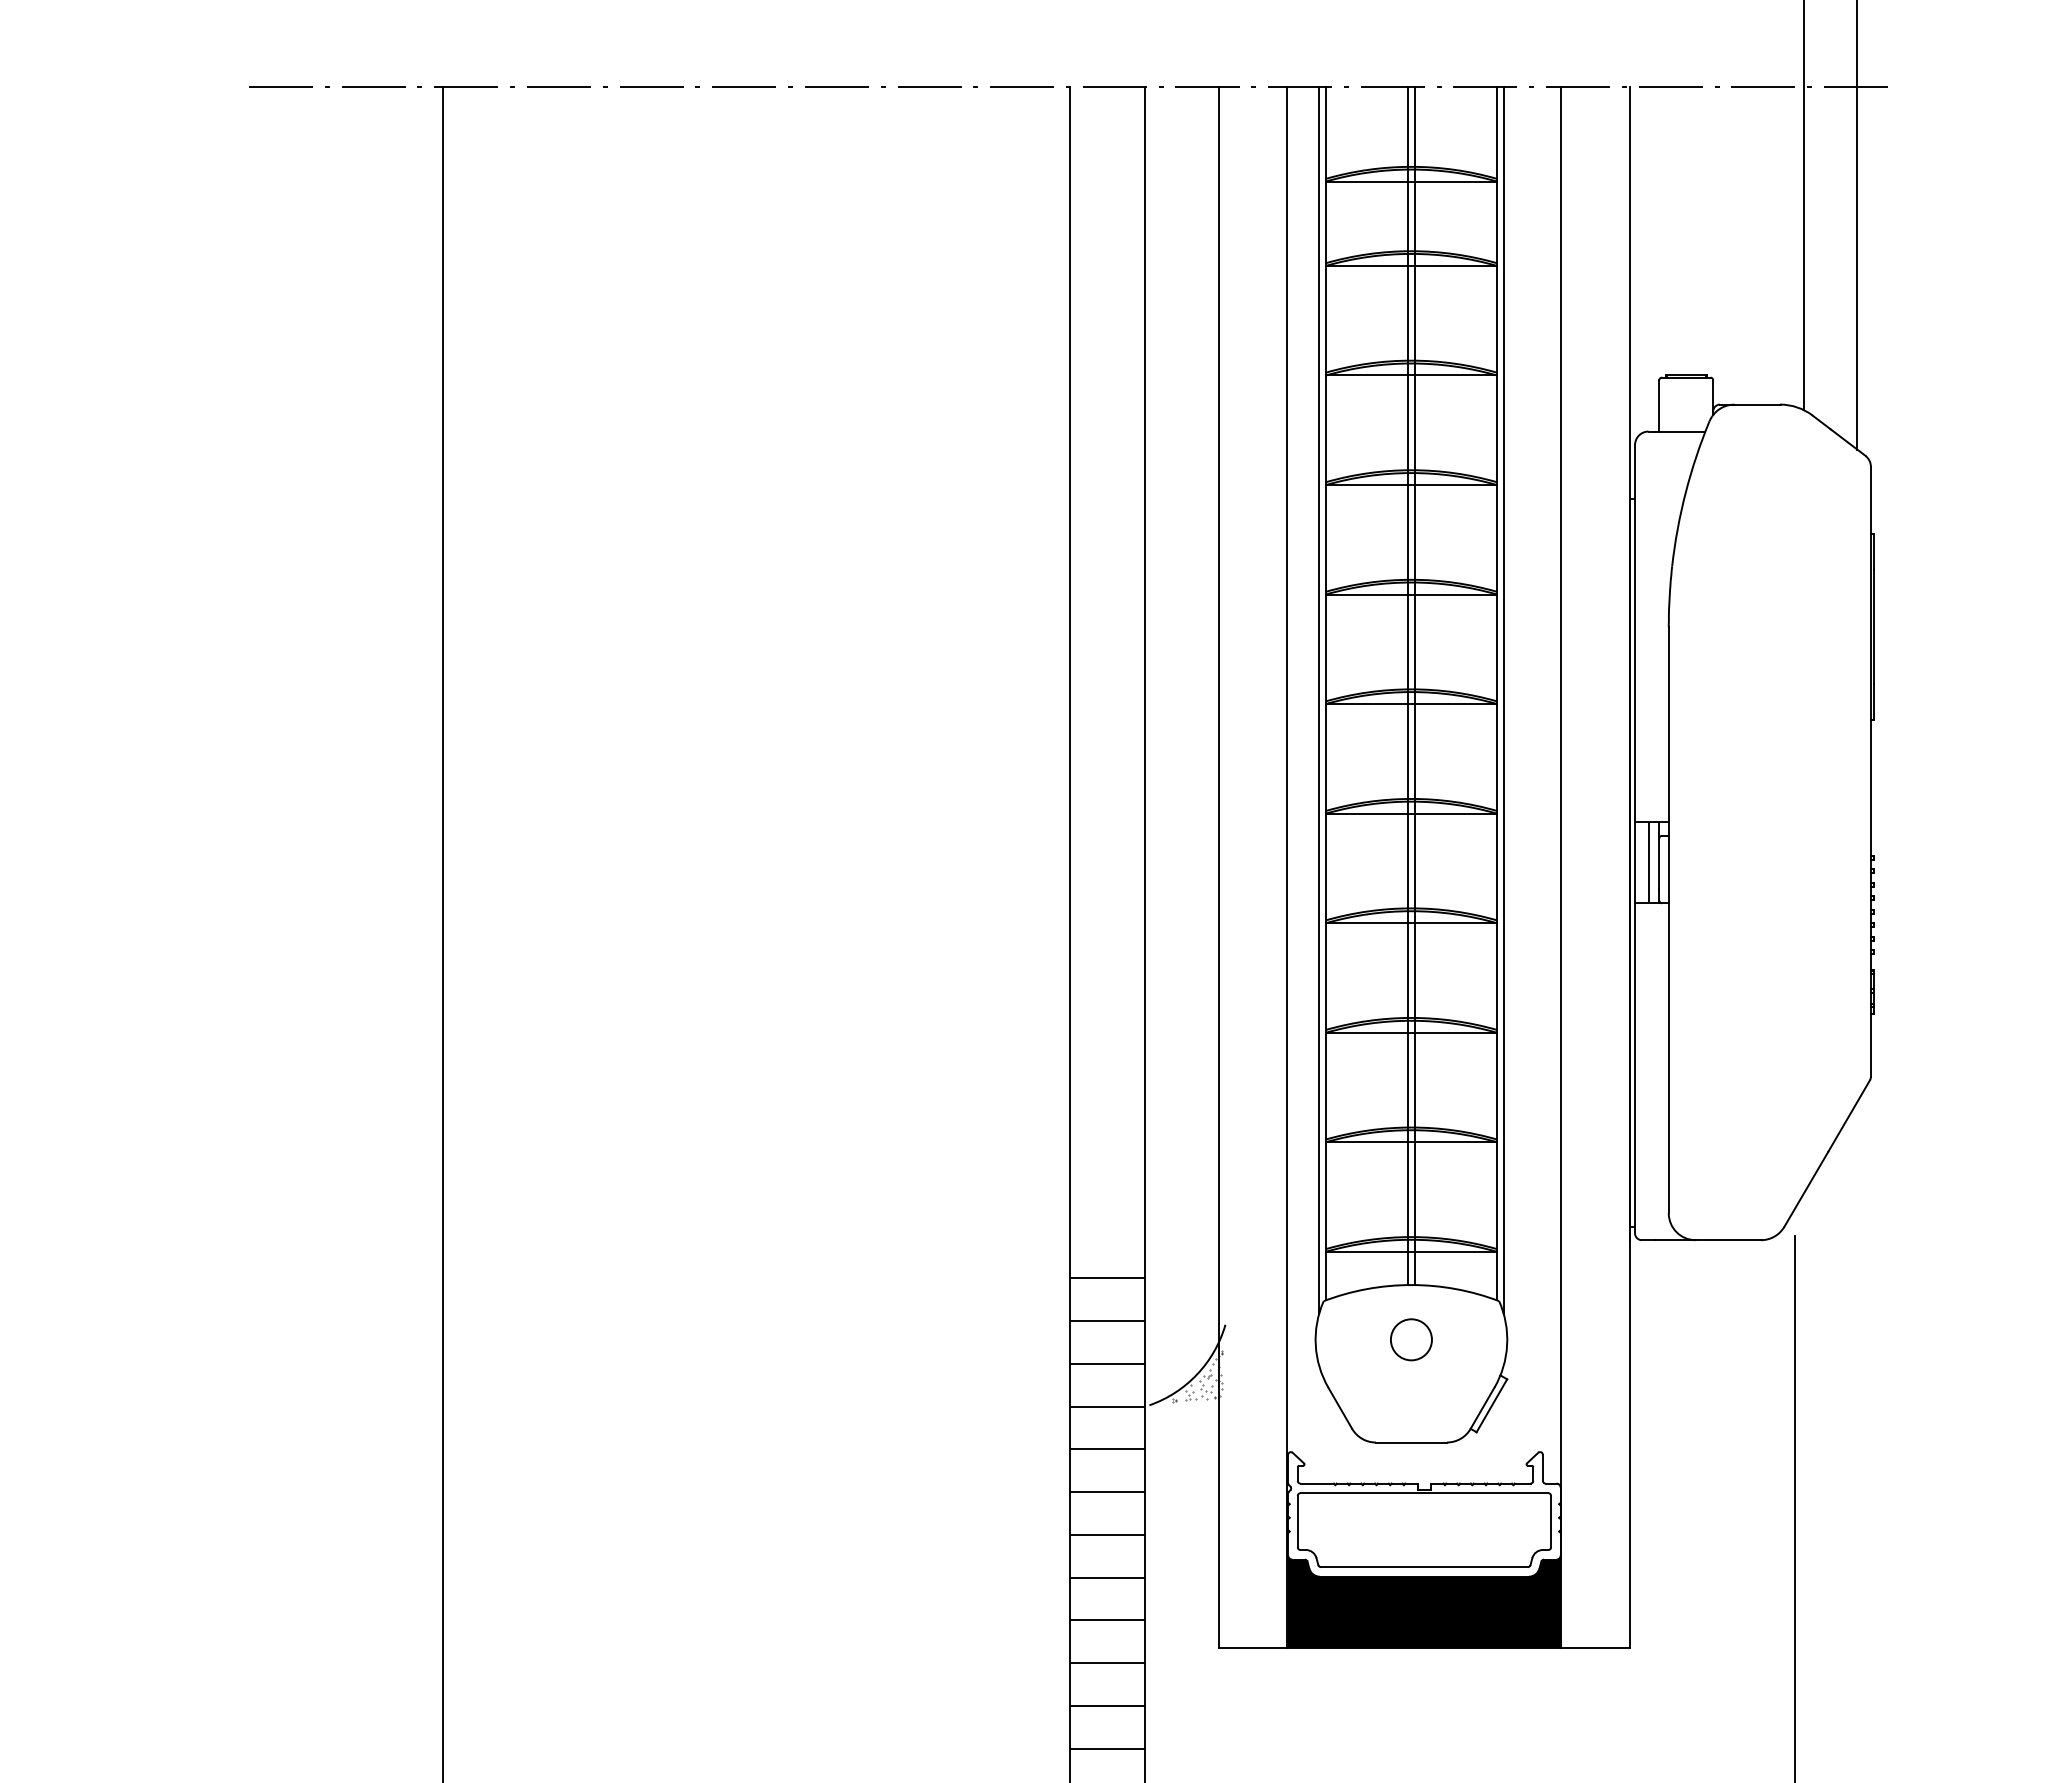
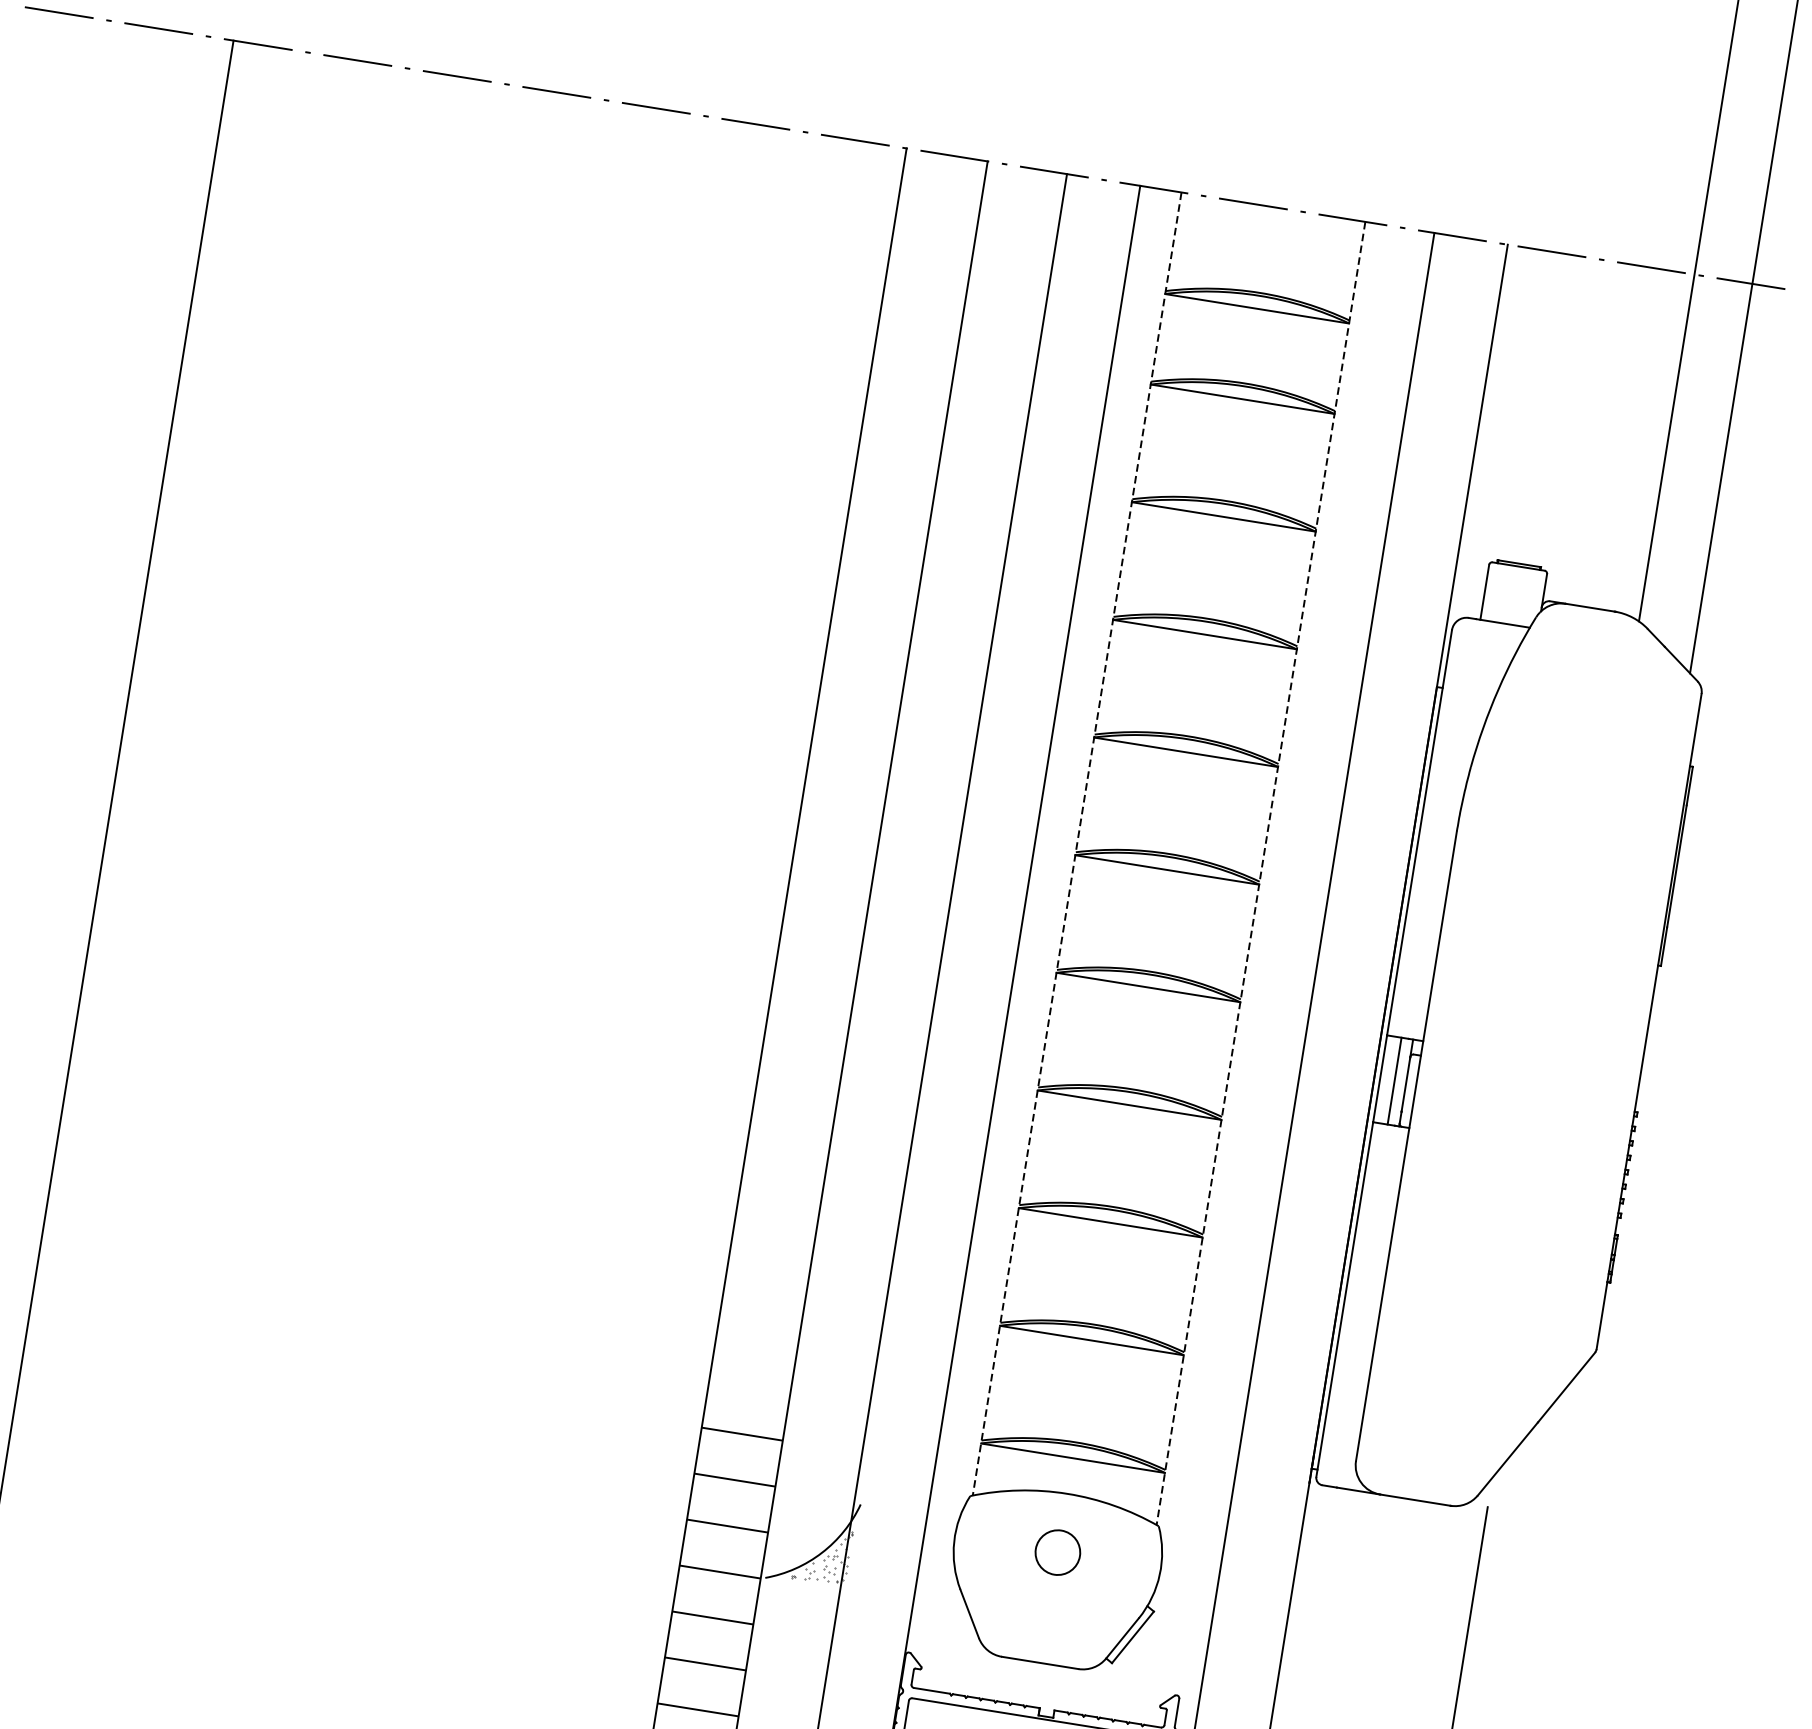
line: (1408, 686) -> (1167, 850), removed
line: (1414, 686) -> (1173, 851), removed
line: (1325, 693) -> (1076, 843), solid -> dashed
line: (1497, 693) -> (1261, 873), solid -> dashed
line: (1319, 700) -> (1069, 850), removed
line: (1503, 700) -> (1266, 881), removed

